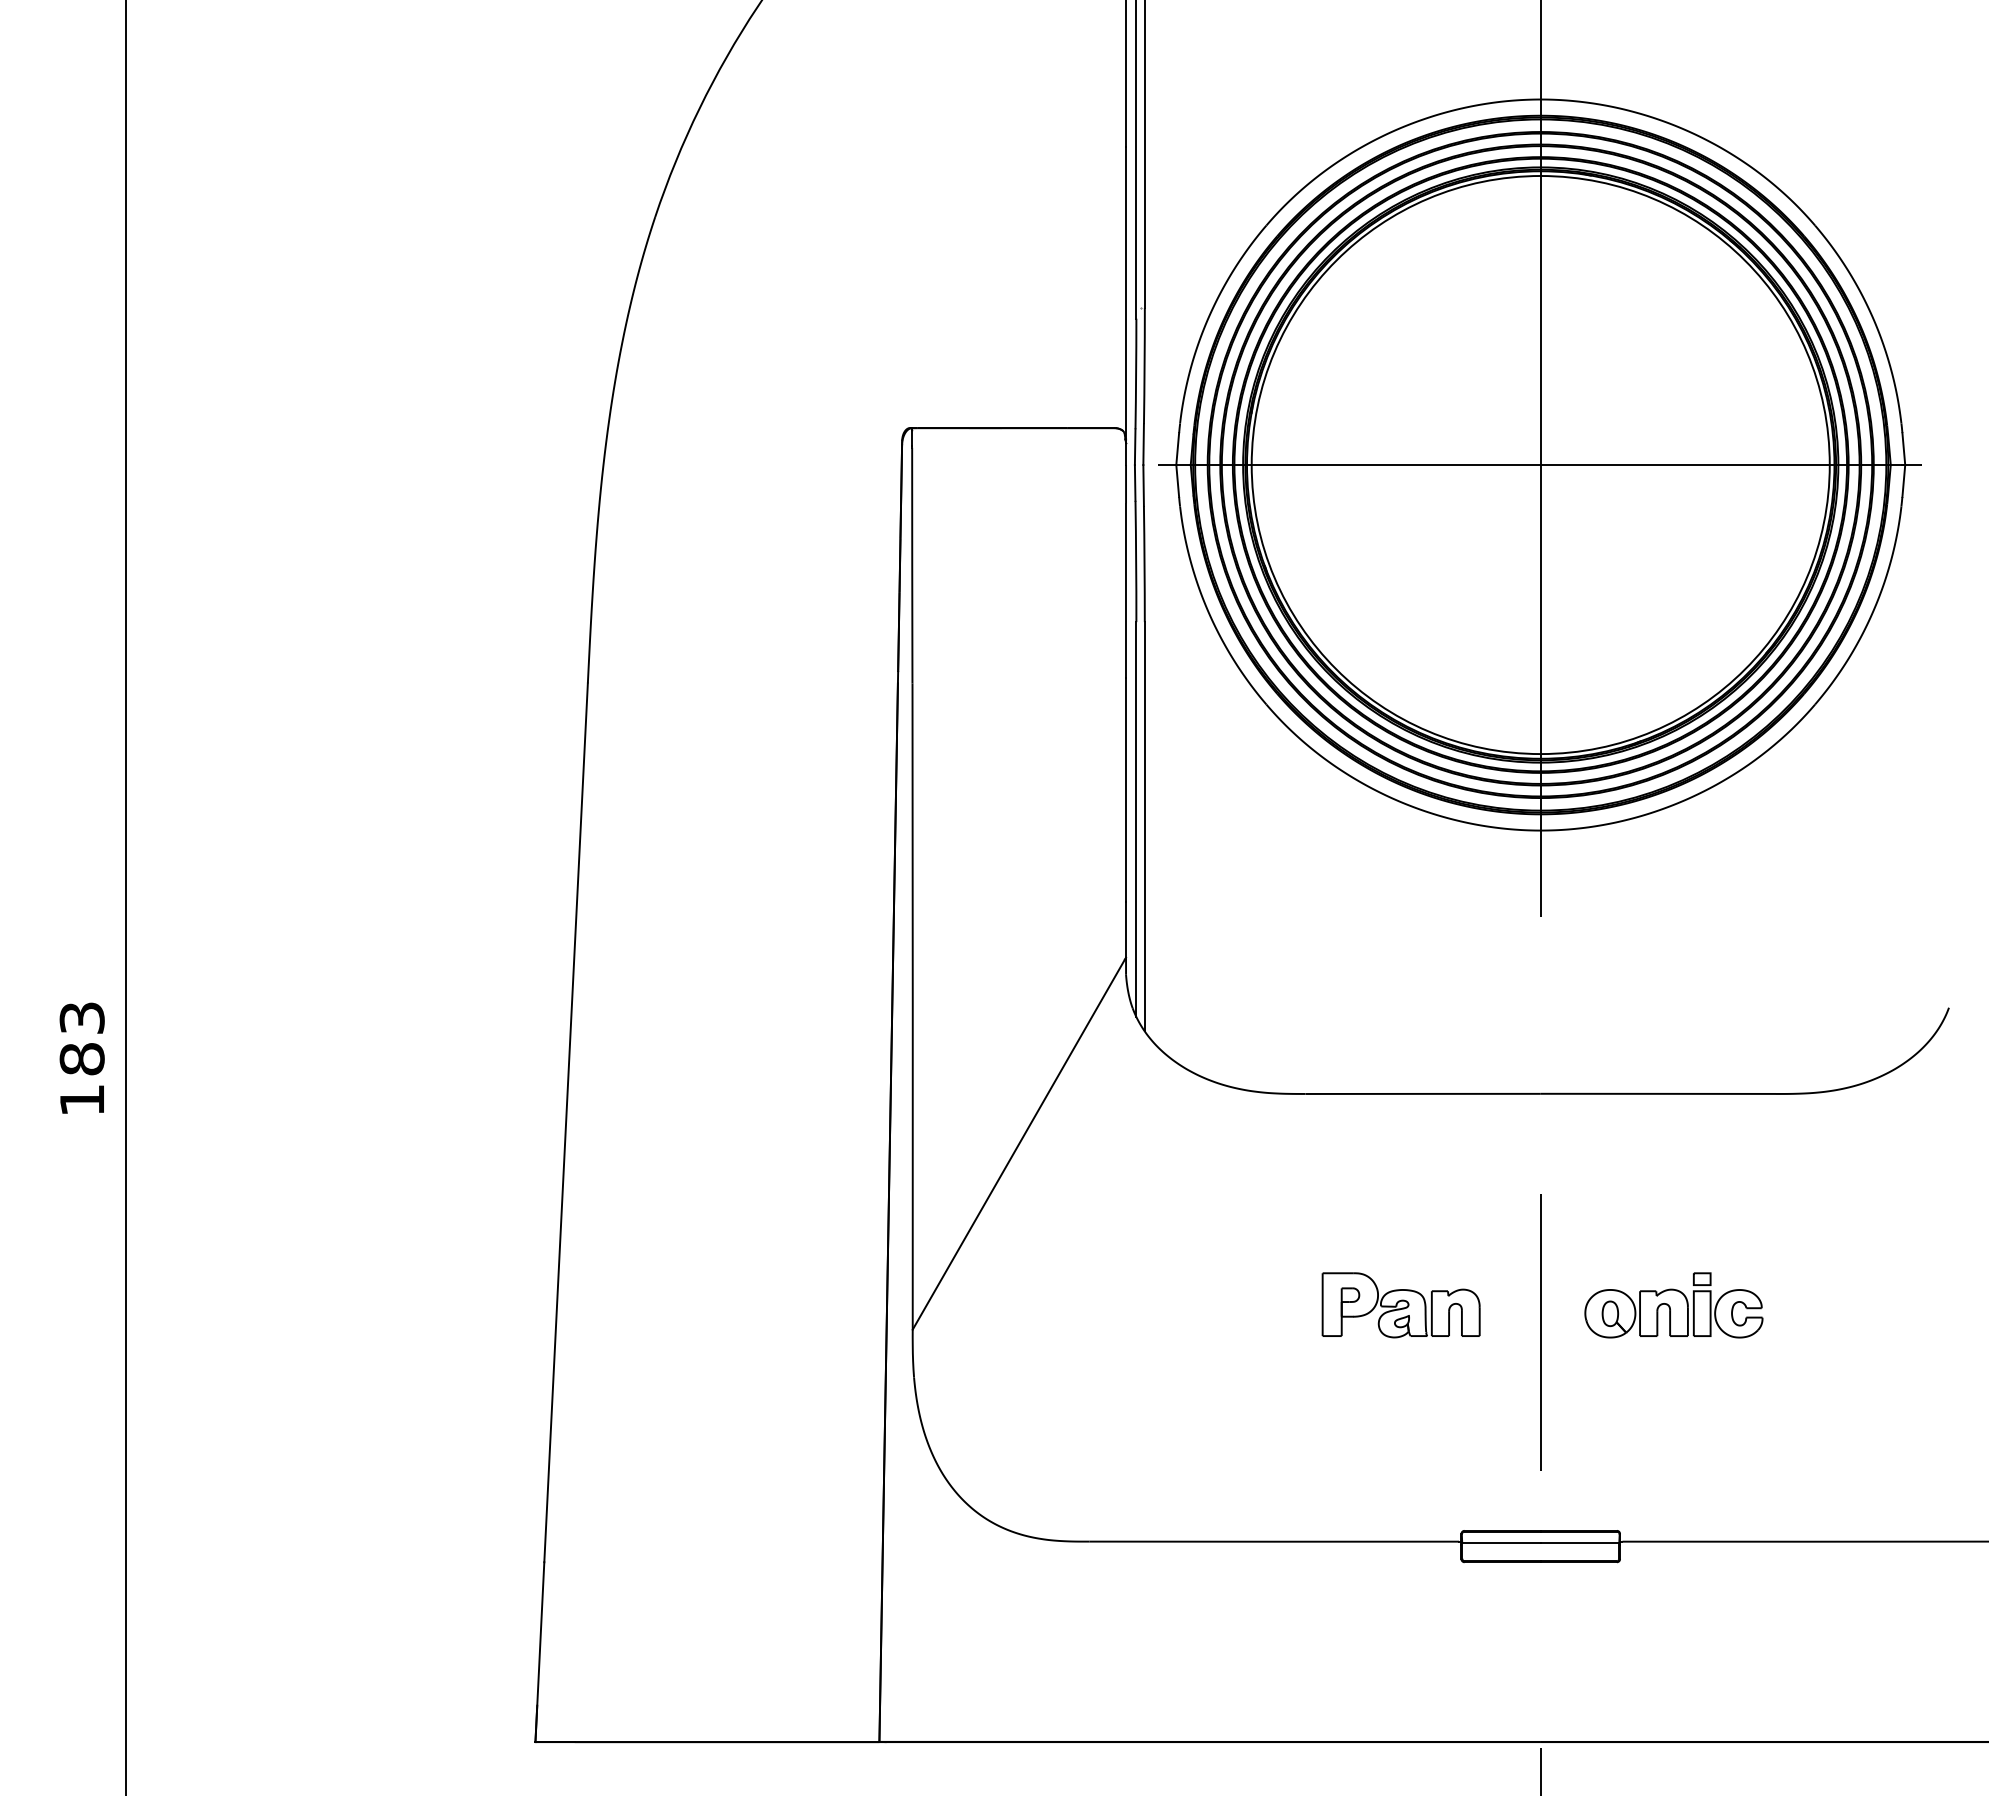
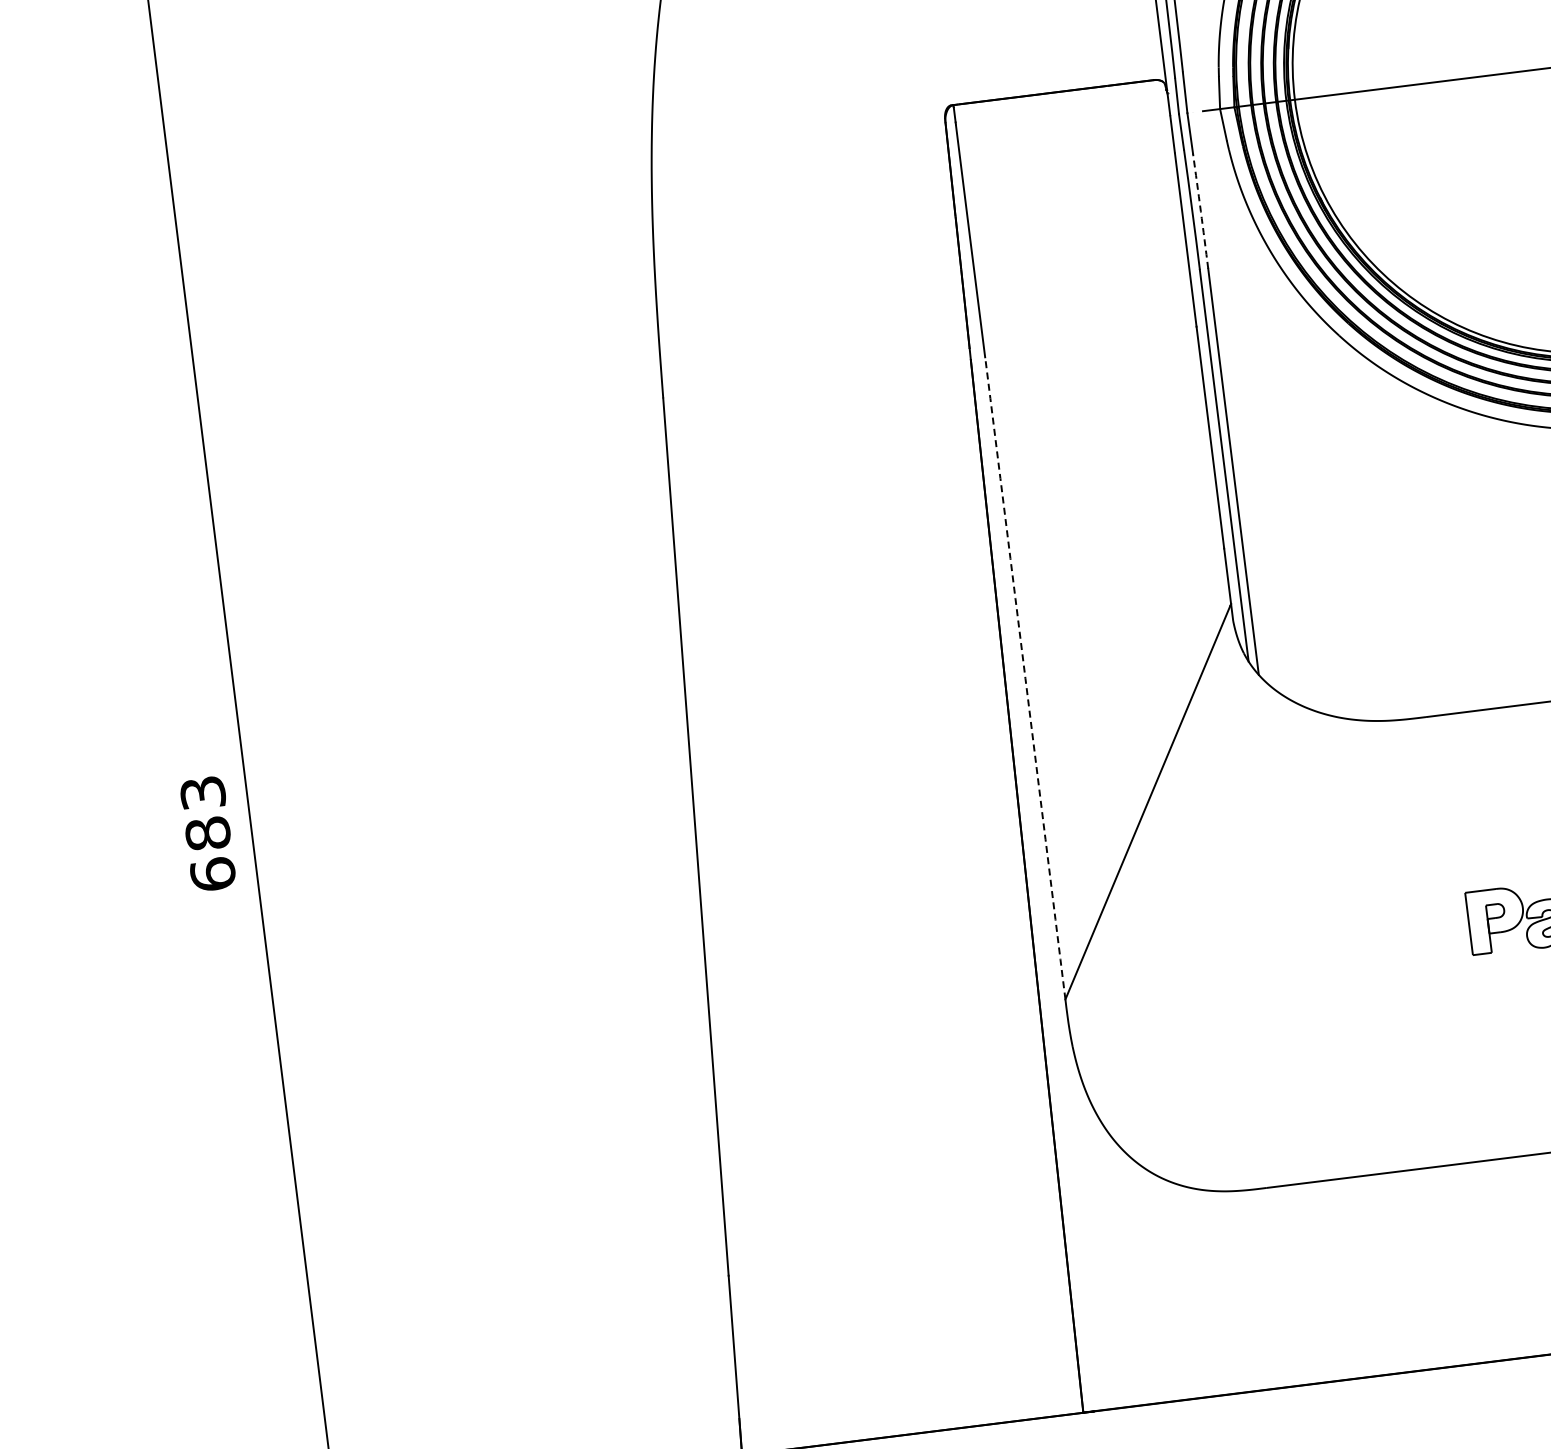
arc: (1144, 564) -> (1200, 211), solid -> dashed
arc: (912, 1006) -> (1025, 678), solid -> dashed
text: (81, 1099) -> (212, 873), 183 -> 683

